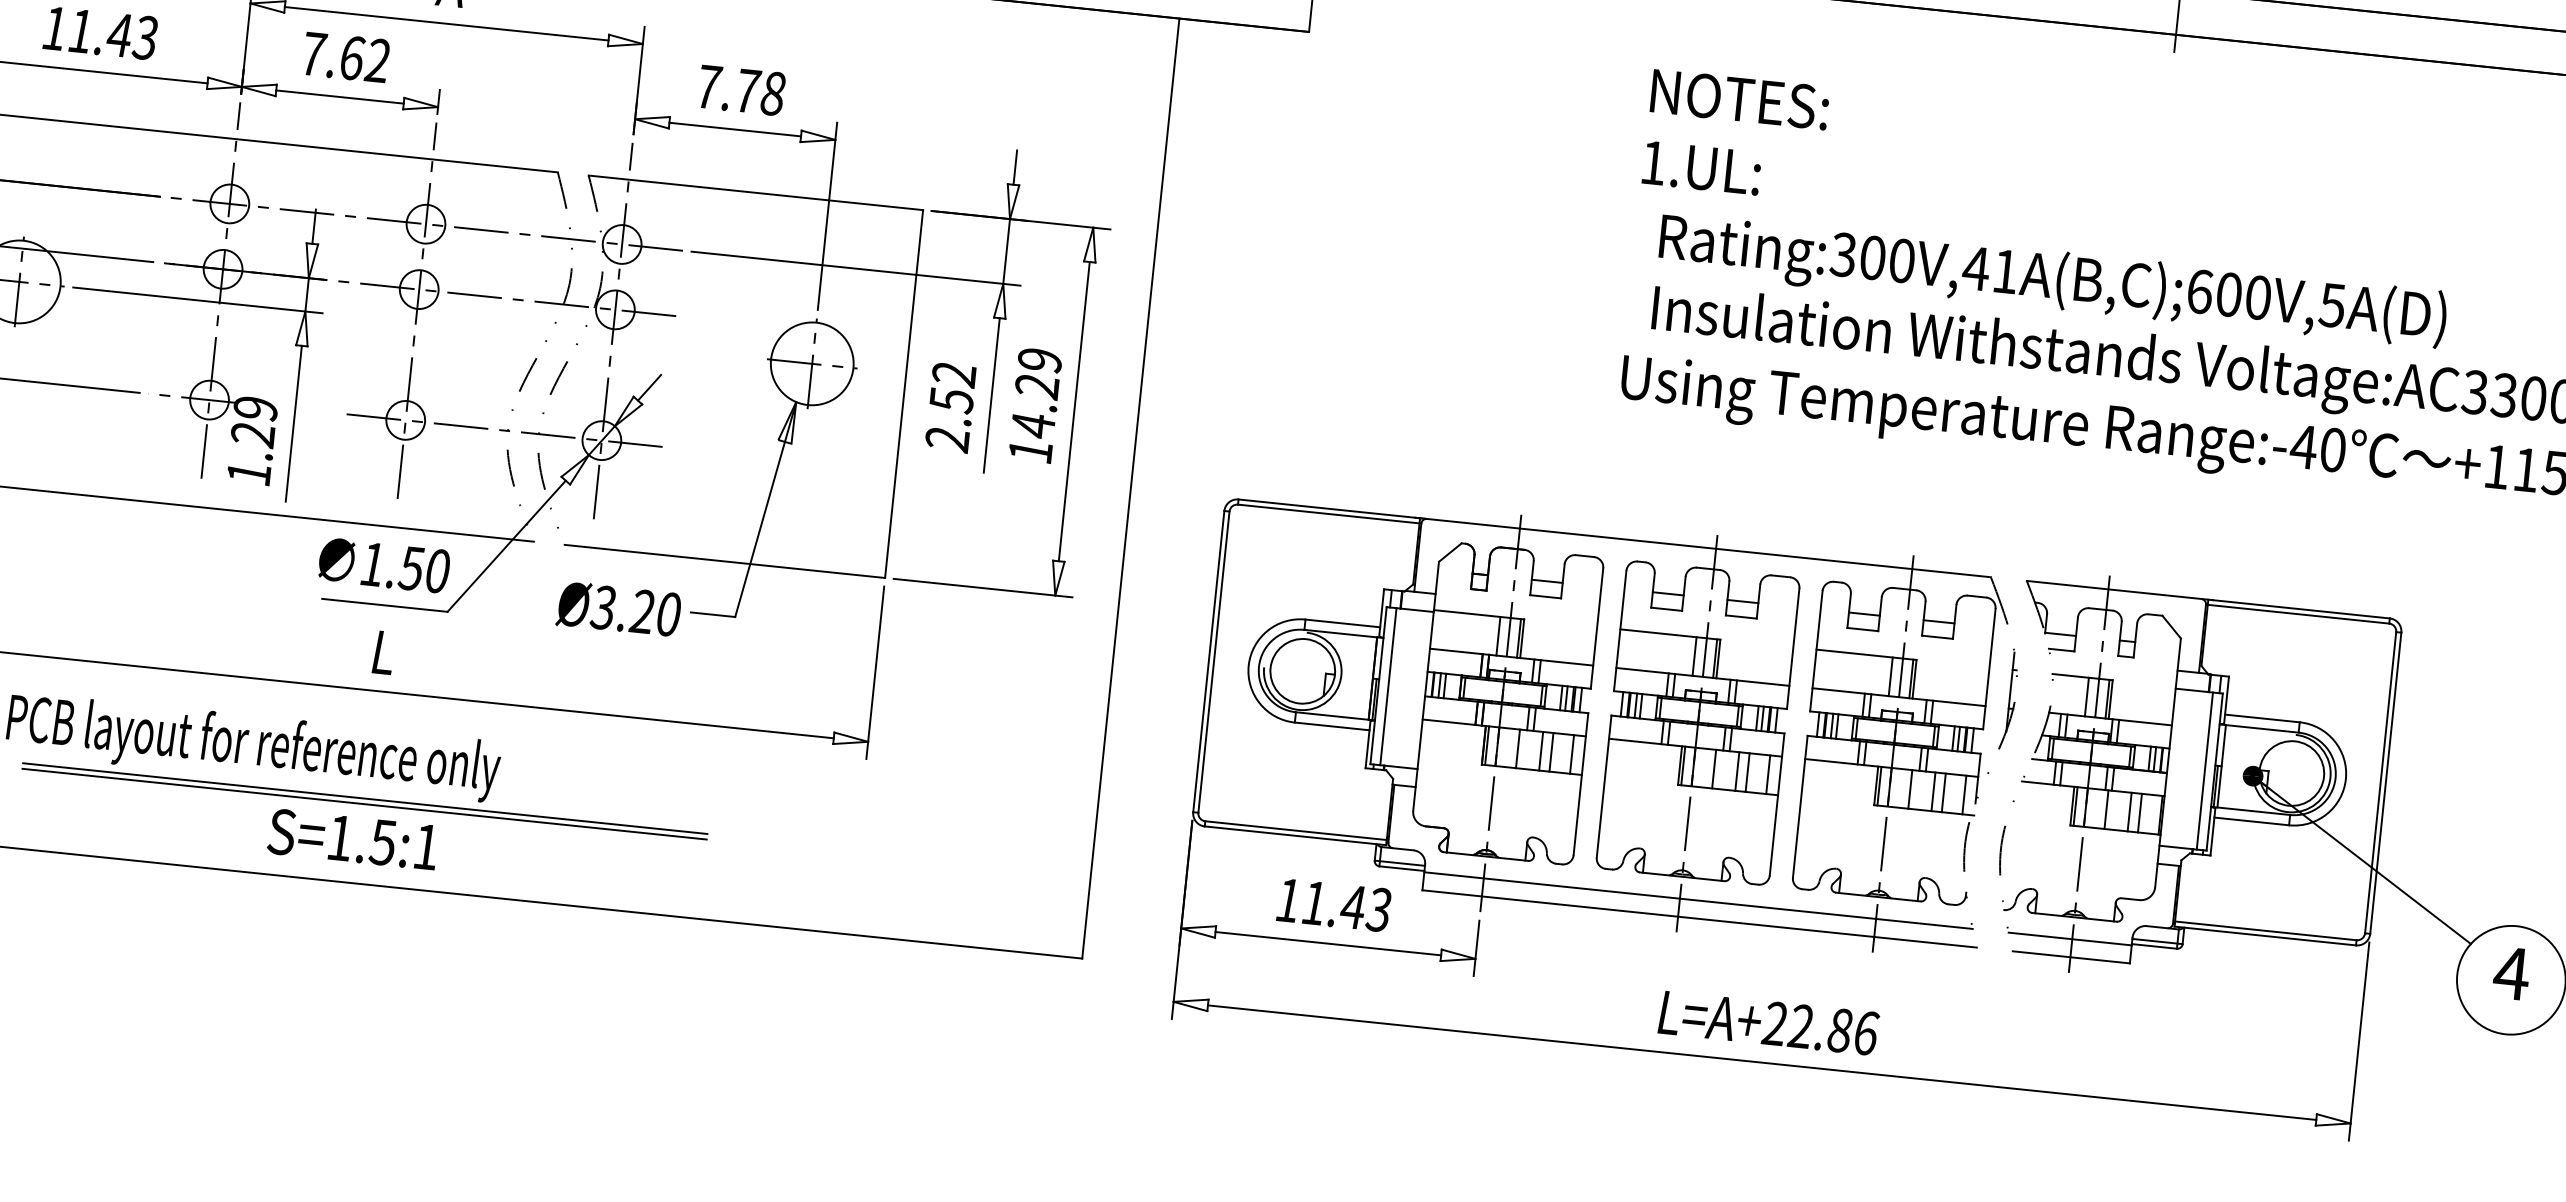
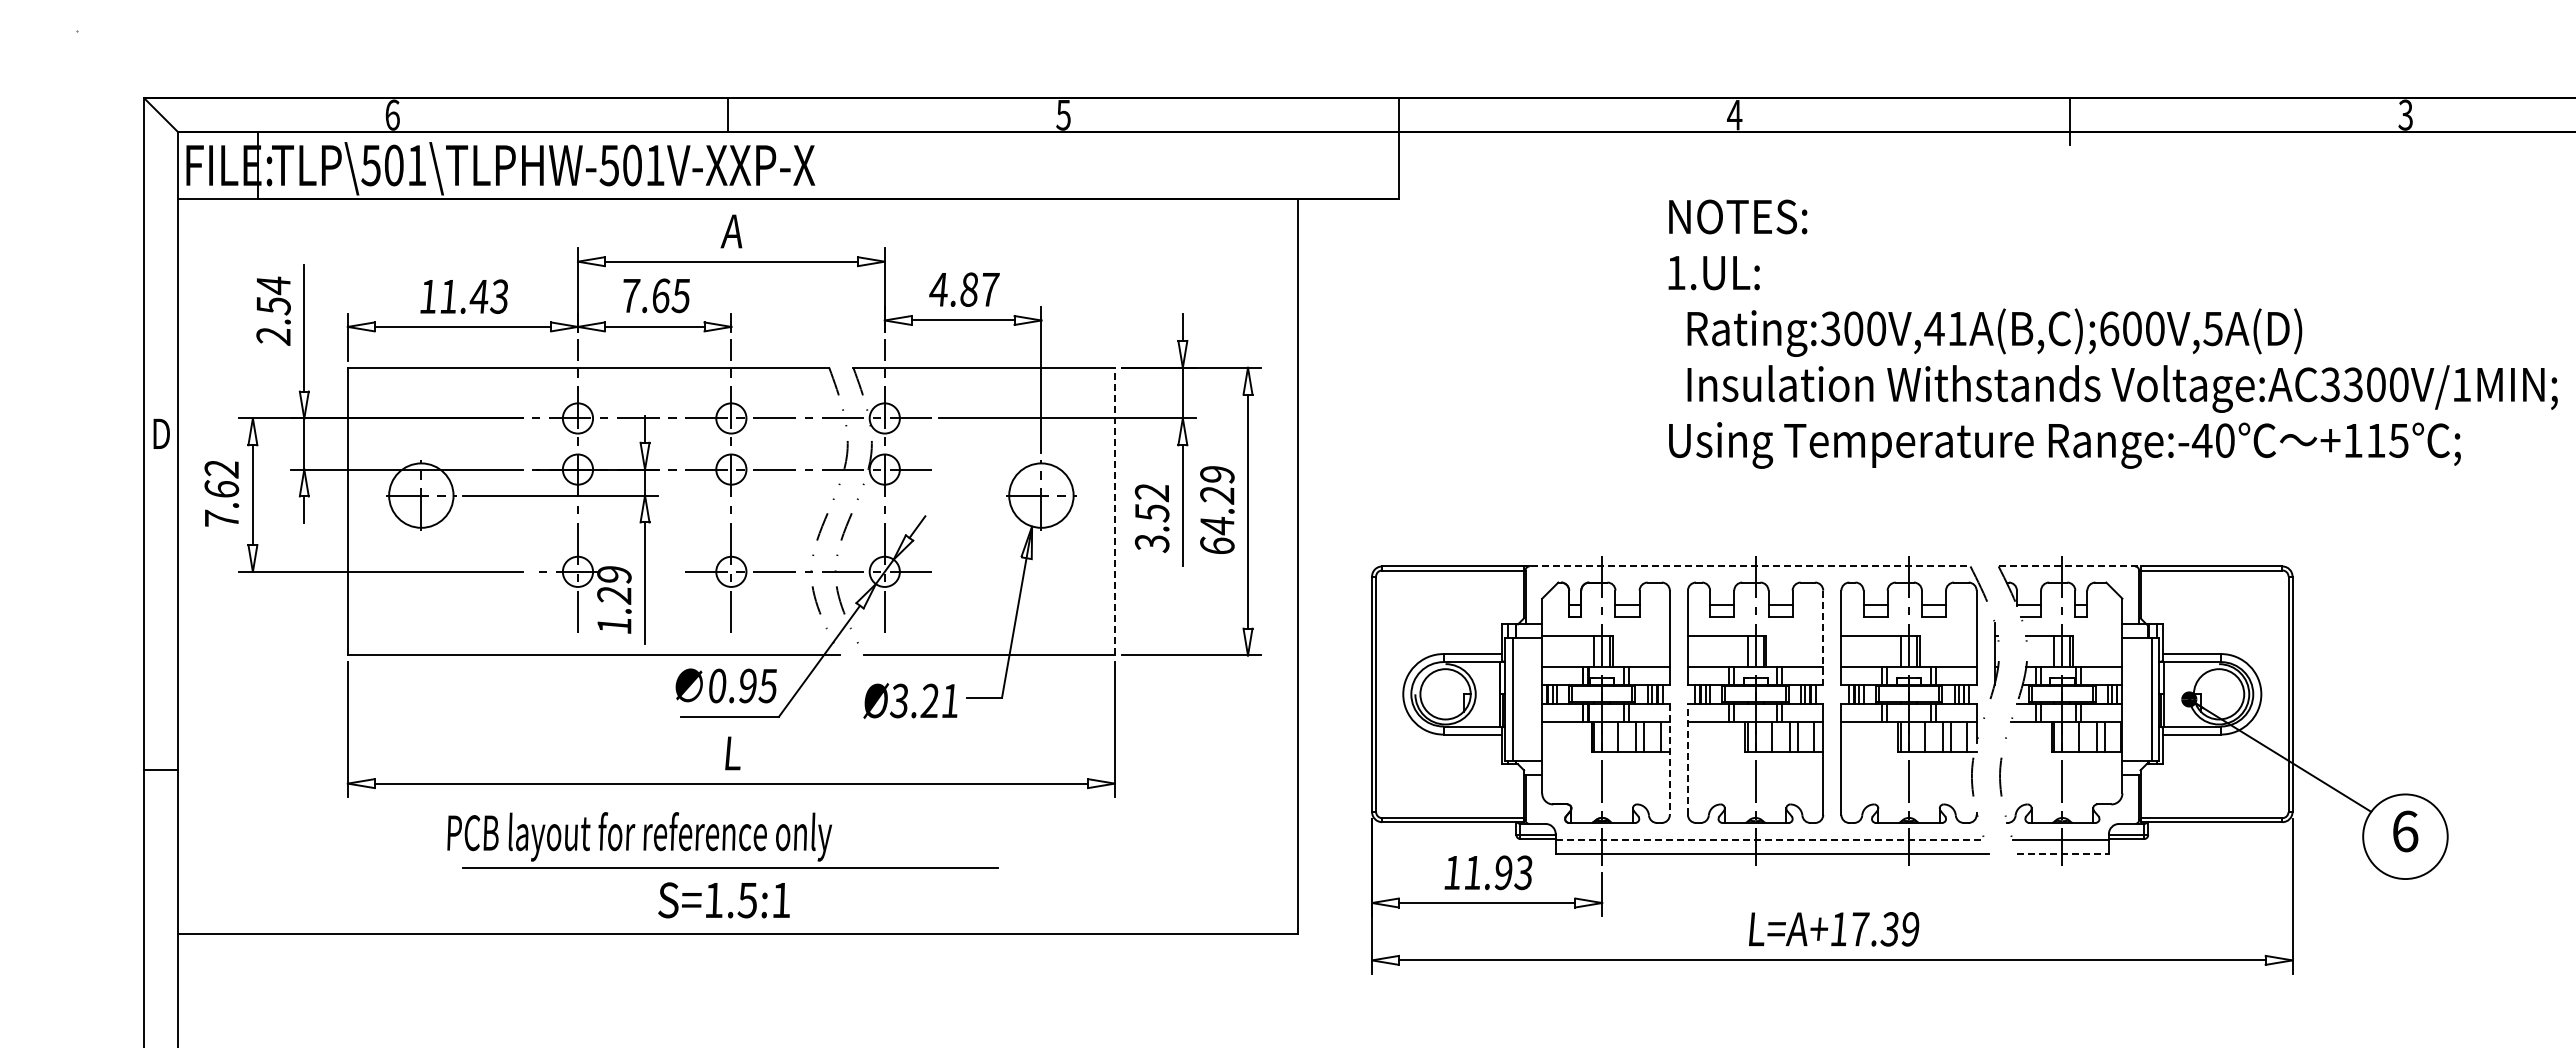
text: (377, 60) -> (680, 295), 7.62 -> 7.65
text: (741, 90) -> (964, 289), 7.78 -> 4.87
line: (903, 393) -> (1114, 511), solid -> dashed
text: (947, 439) -> (1152, 543), 2.52 -> 3.52
text: (1030, 450) -> (1217, 545), 14.29 -> 64.29
line: (1704, 547) -> (1746, 566), solid -> dashed
text: (406, 567) -> (743, 685), 1.50 -> 0.95
line: (2120, 590) -> (2071, 566), solid -> dashed
text: (668, 613) -> (950, 700), Ø3.20 -> Ø3.21
line: (1793, 649) -> (1823, 638), solid -> dashed
line: (1580, 784) -> (1669, 759), solid -> dashed
line: (1603, 786) -> (1687, 759), solid -> dashed
line: (363, 804) -> (729, 872), removed
line: (1698, 901) -> (1770, 840), solid -> dashed
text: (1352, 906) -> (1502, 872), 11.43 -> 11.93
line: (2071, 957) -> (2063, 854), solid -> dashed
text: (2510, 973) -> (2404, 831), 4 -> 6
text: (1820, 1028) -> (1874, 929), L=A+22.86 -> L=A+17.39

